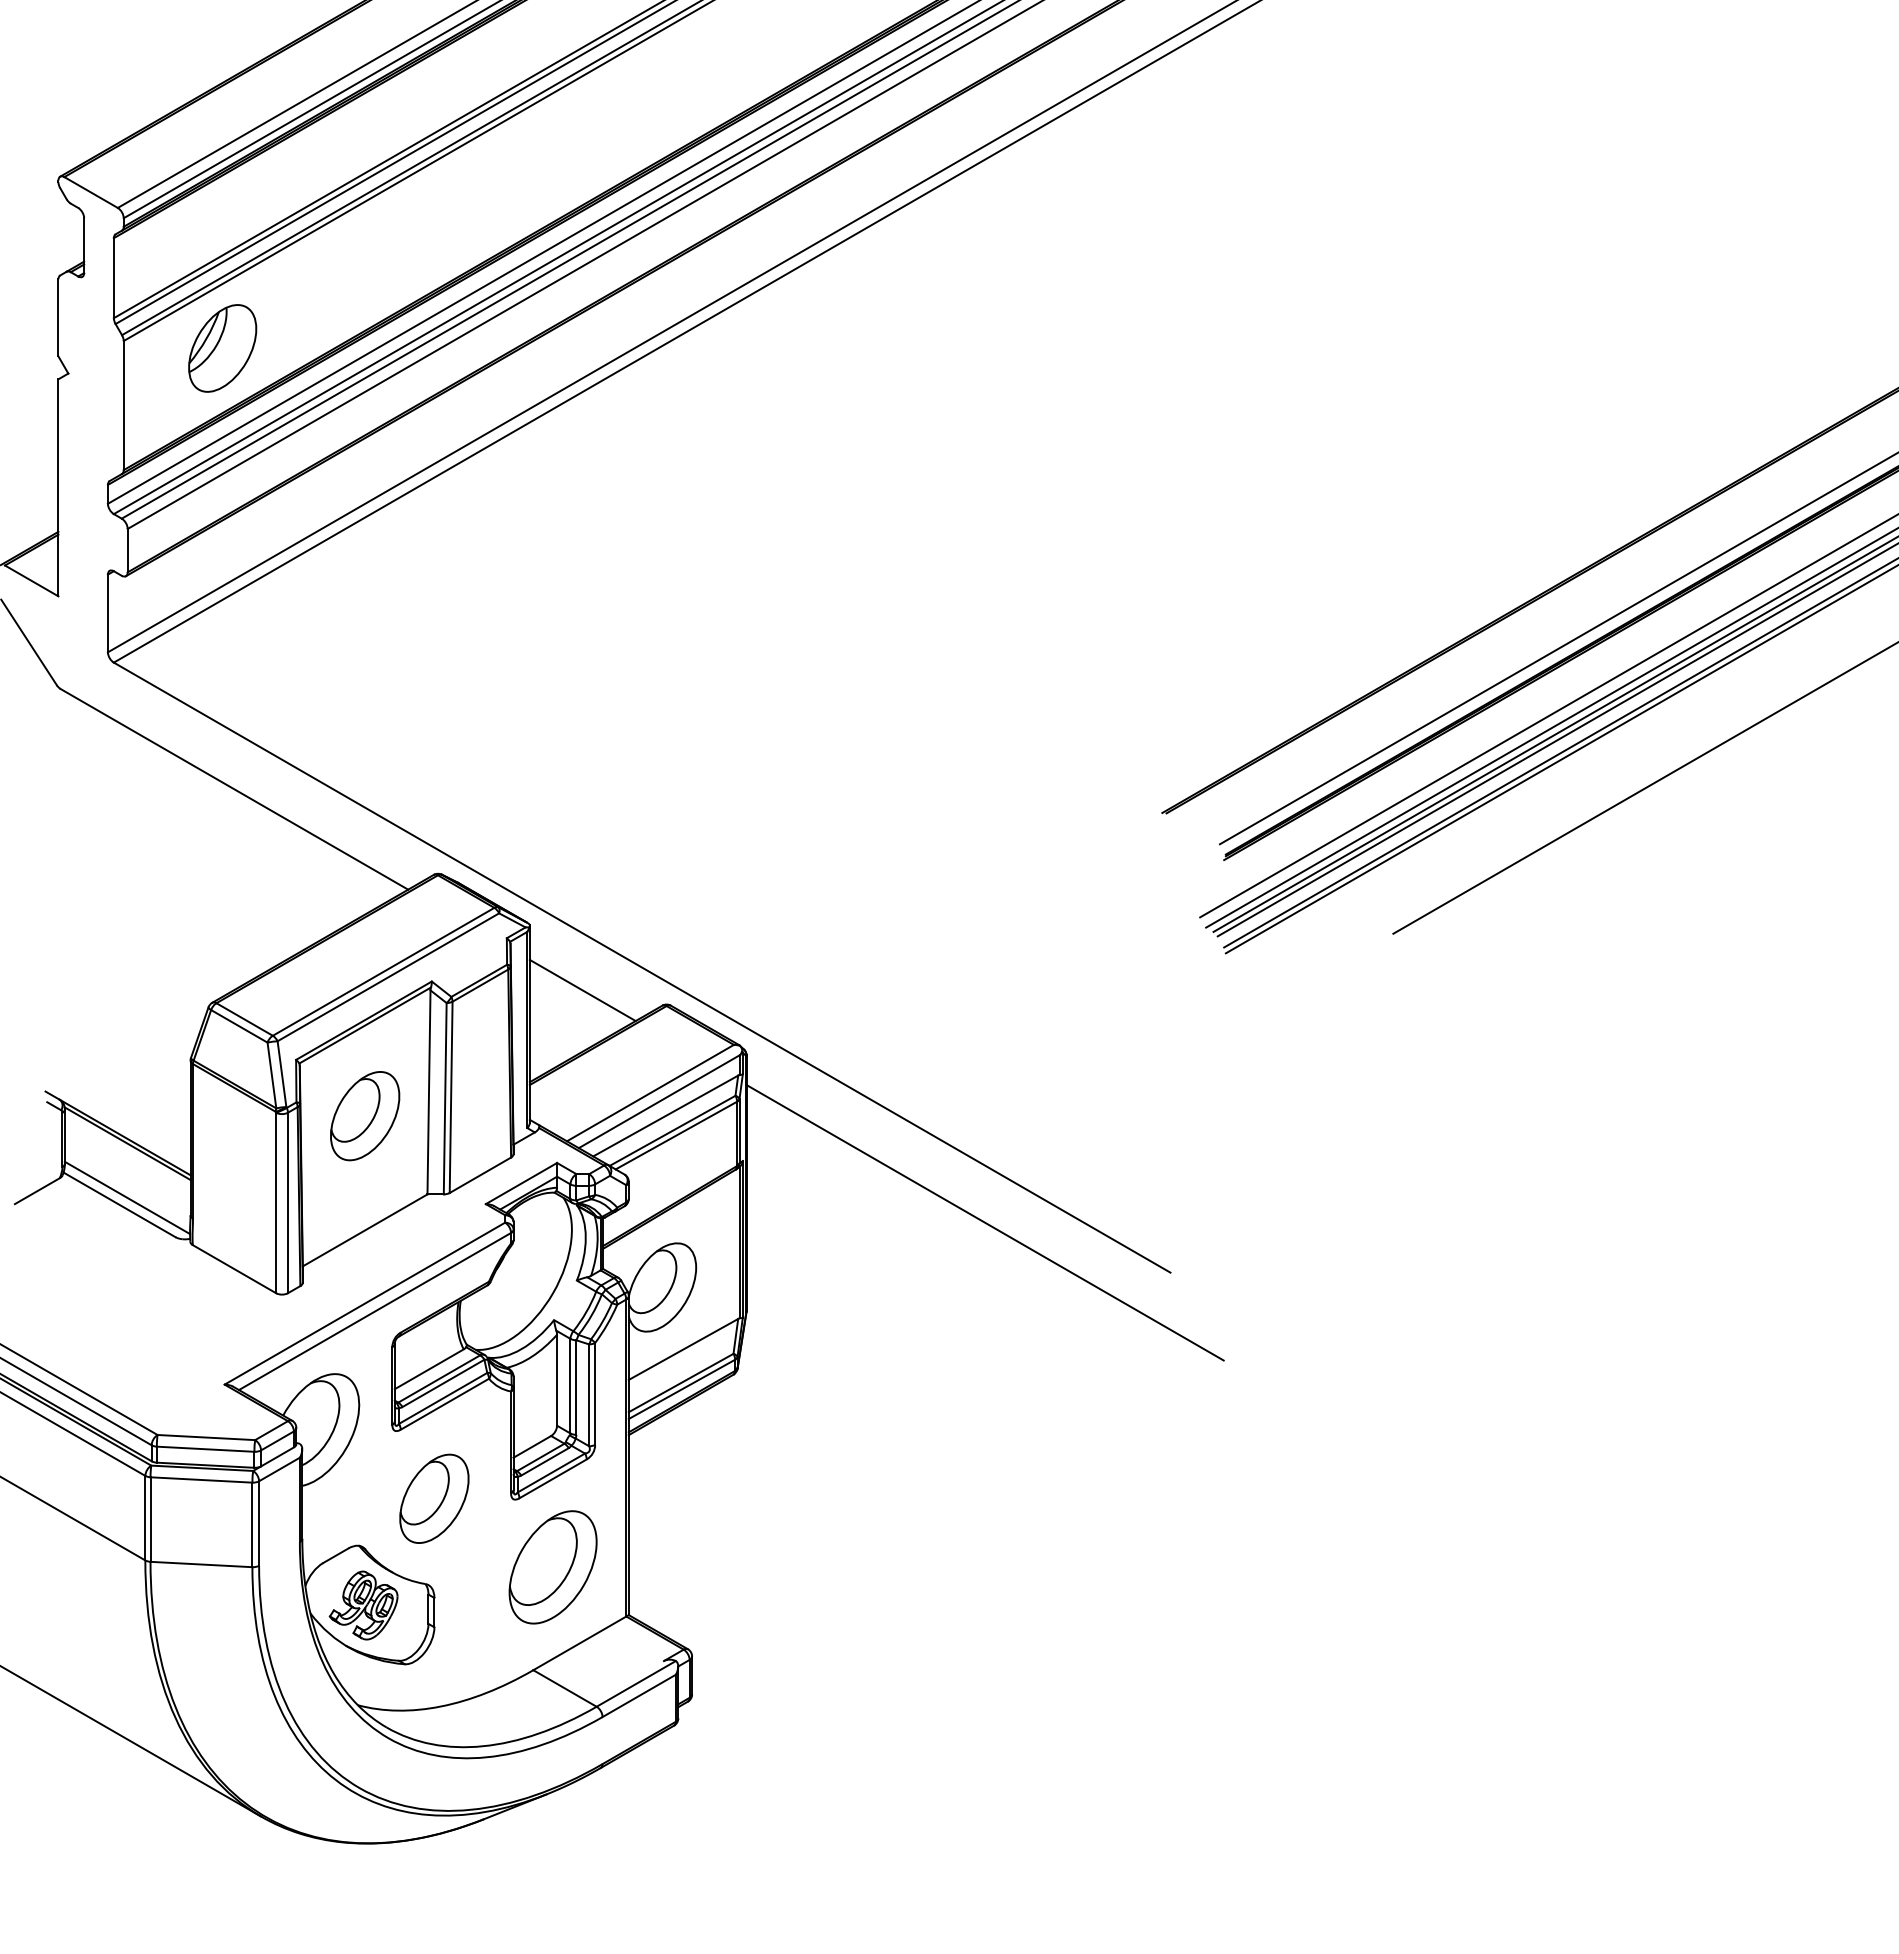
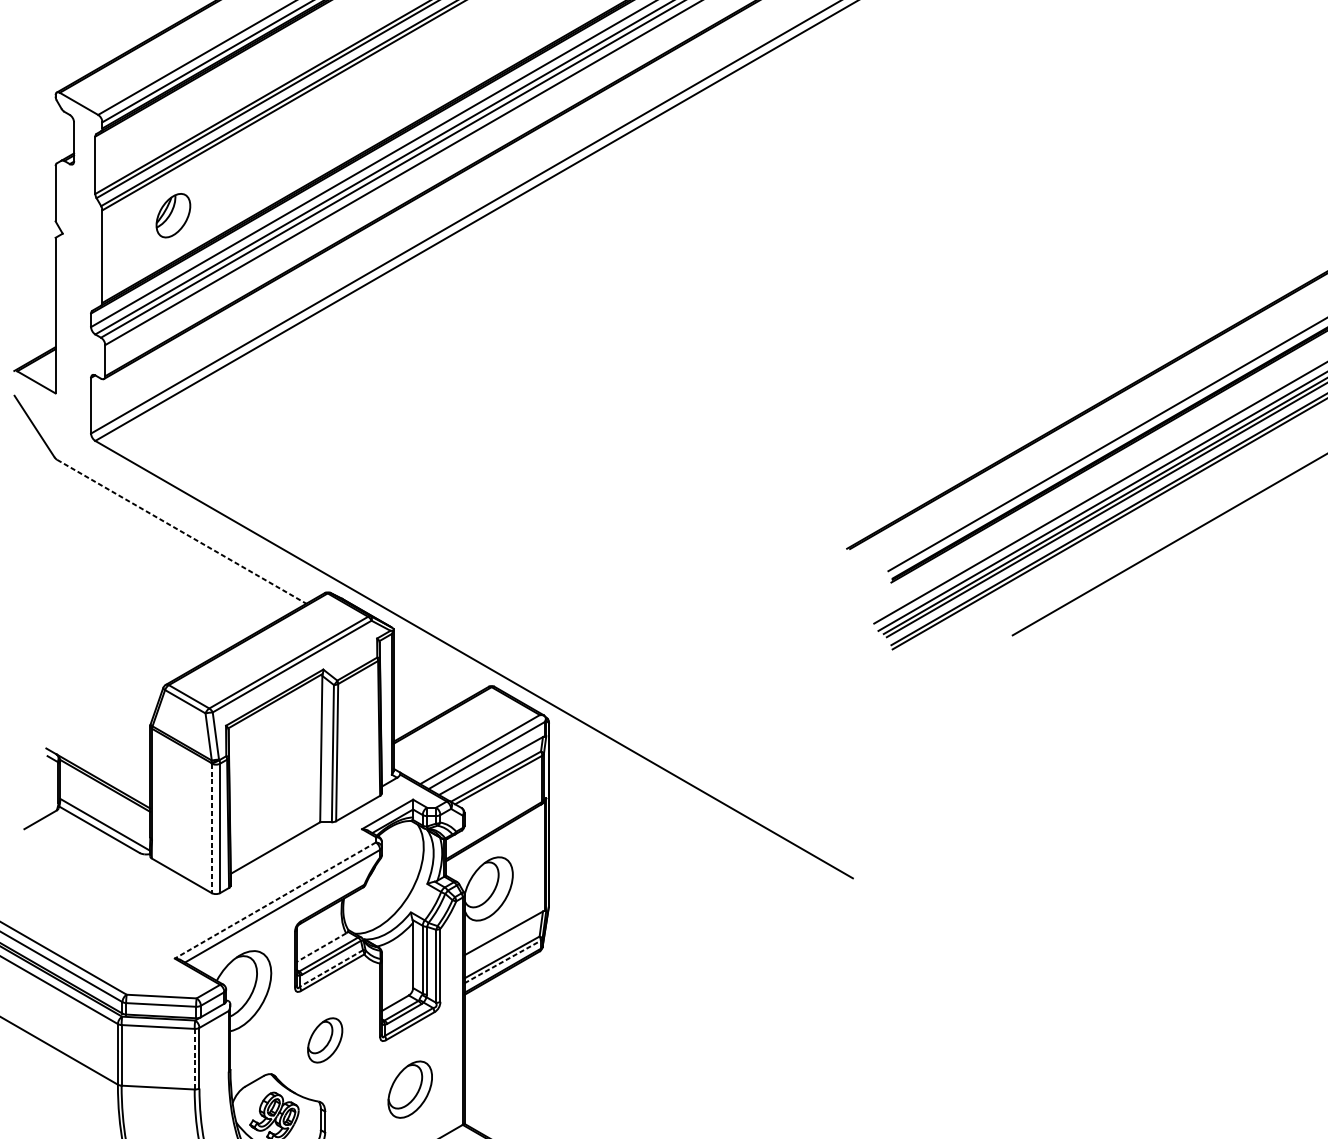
part: (222, 348) -> (173, 215), size x0.7
line: (234, 789) -> (181, 531), solid -> dashed
line: (582, 990) -> (431, 676), removed
part: (365, 1116) -> (275, 766), removed
line: (276, 1203) -> (211, 828), solid -> dashed
line: (984, 1222) -> (719, 842), removed
line: (364, 1303) -> (275, 900), solid -> dashed
line: (429, 1369) -> (321, 947), solid -> dashed
line: (681, 1389) -> (502, 962), solid -> dashed
line: (443, 1398) -> (331, 968), solid -> dashed
part: (434, 1498) -> (325, 1040), size x0.7
line: (252, 1525) -> (194, 1059), solid -> dashed
part: (552, 1567) -> (409, 1089), size x0.7

